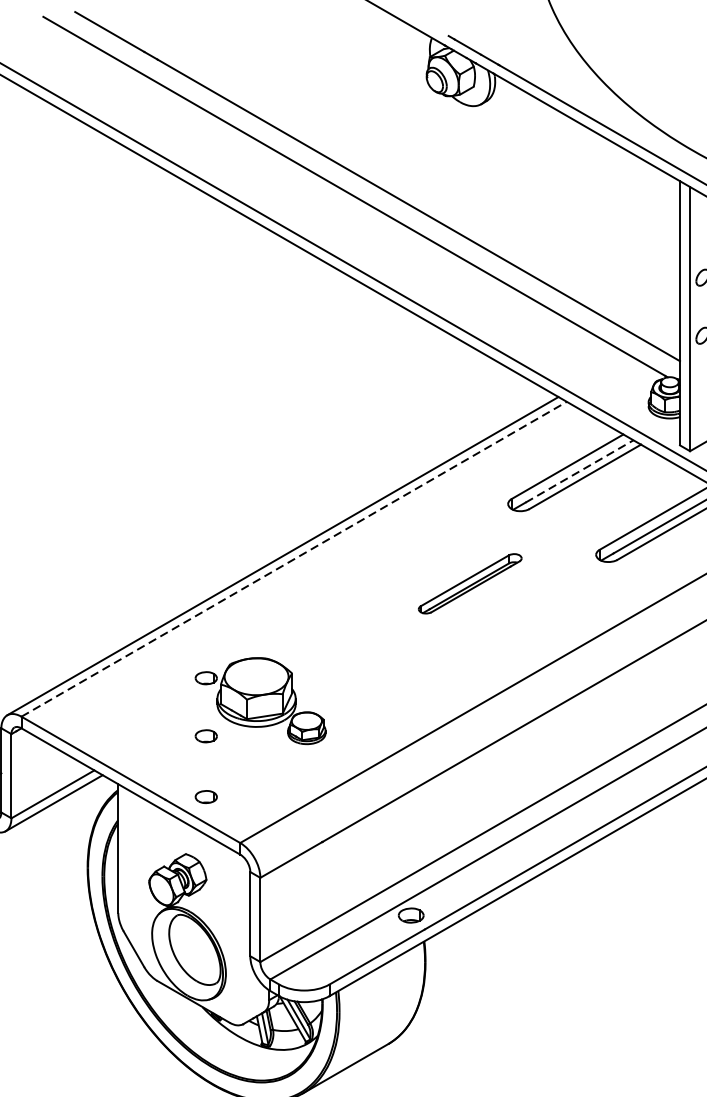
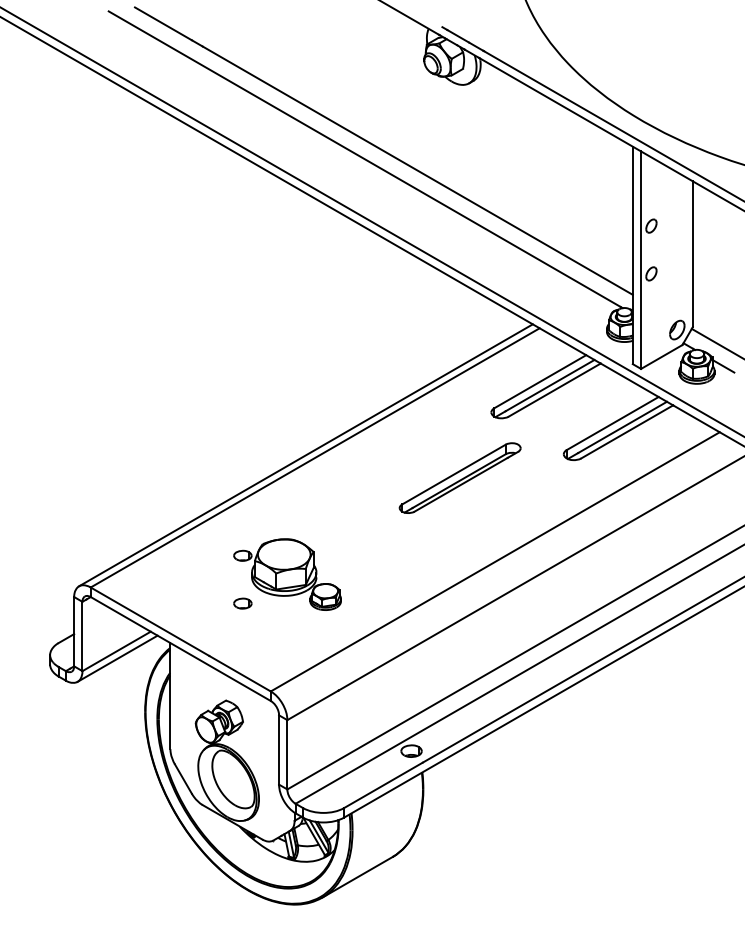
line: (580, 471) -> (550, 385), dashed -> solid
line: (294, 558) -> (315, 457), dashed -> solid
part: (469, 583) -> (459, 477), size x1.43
part: (205, 796) -> (242, 653), removed

